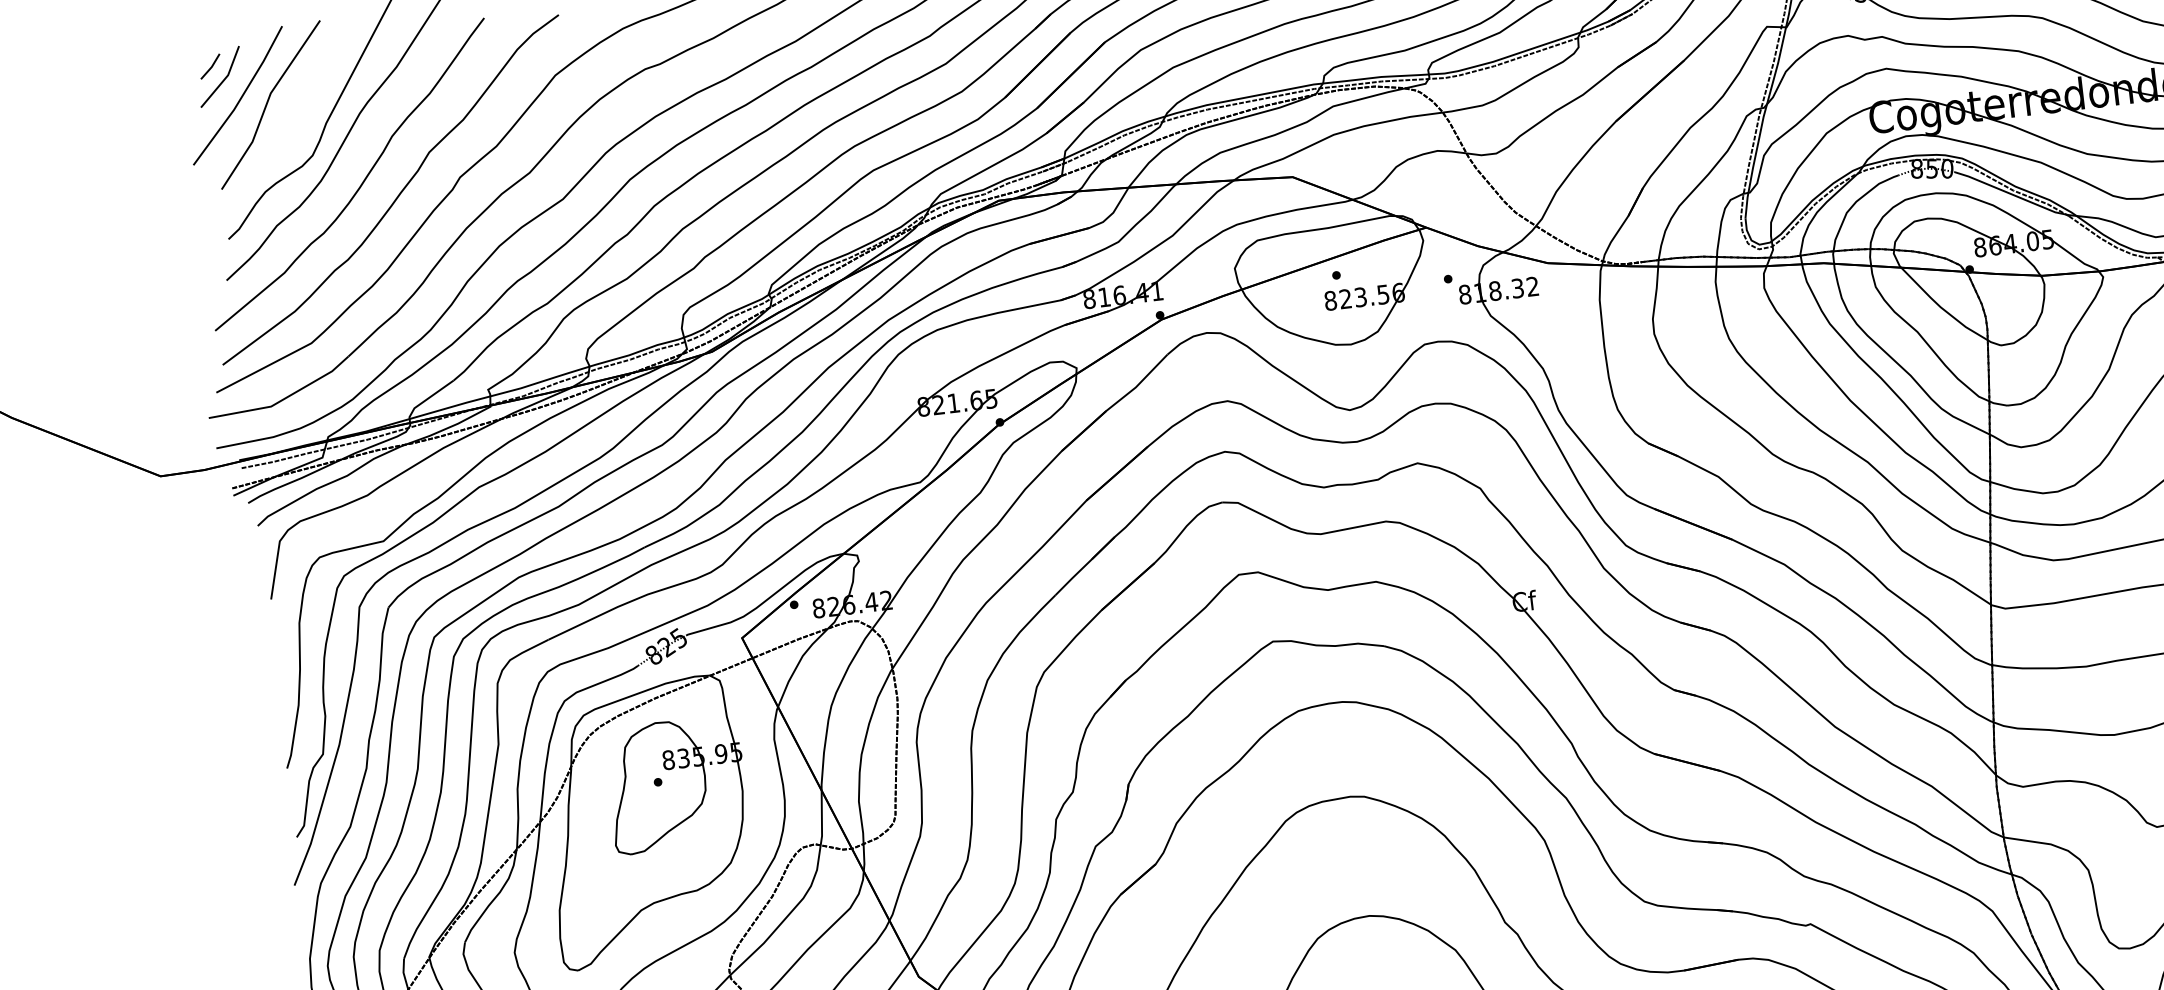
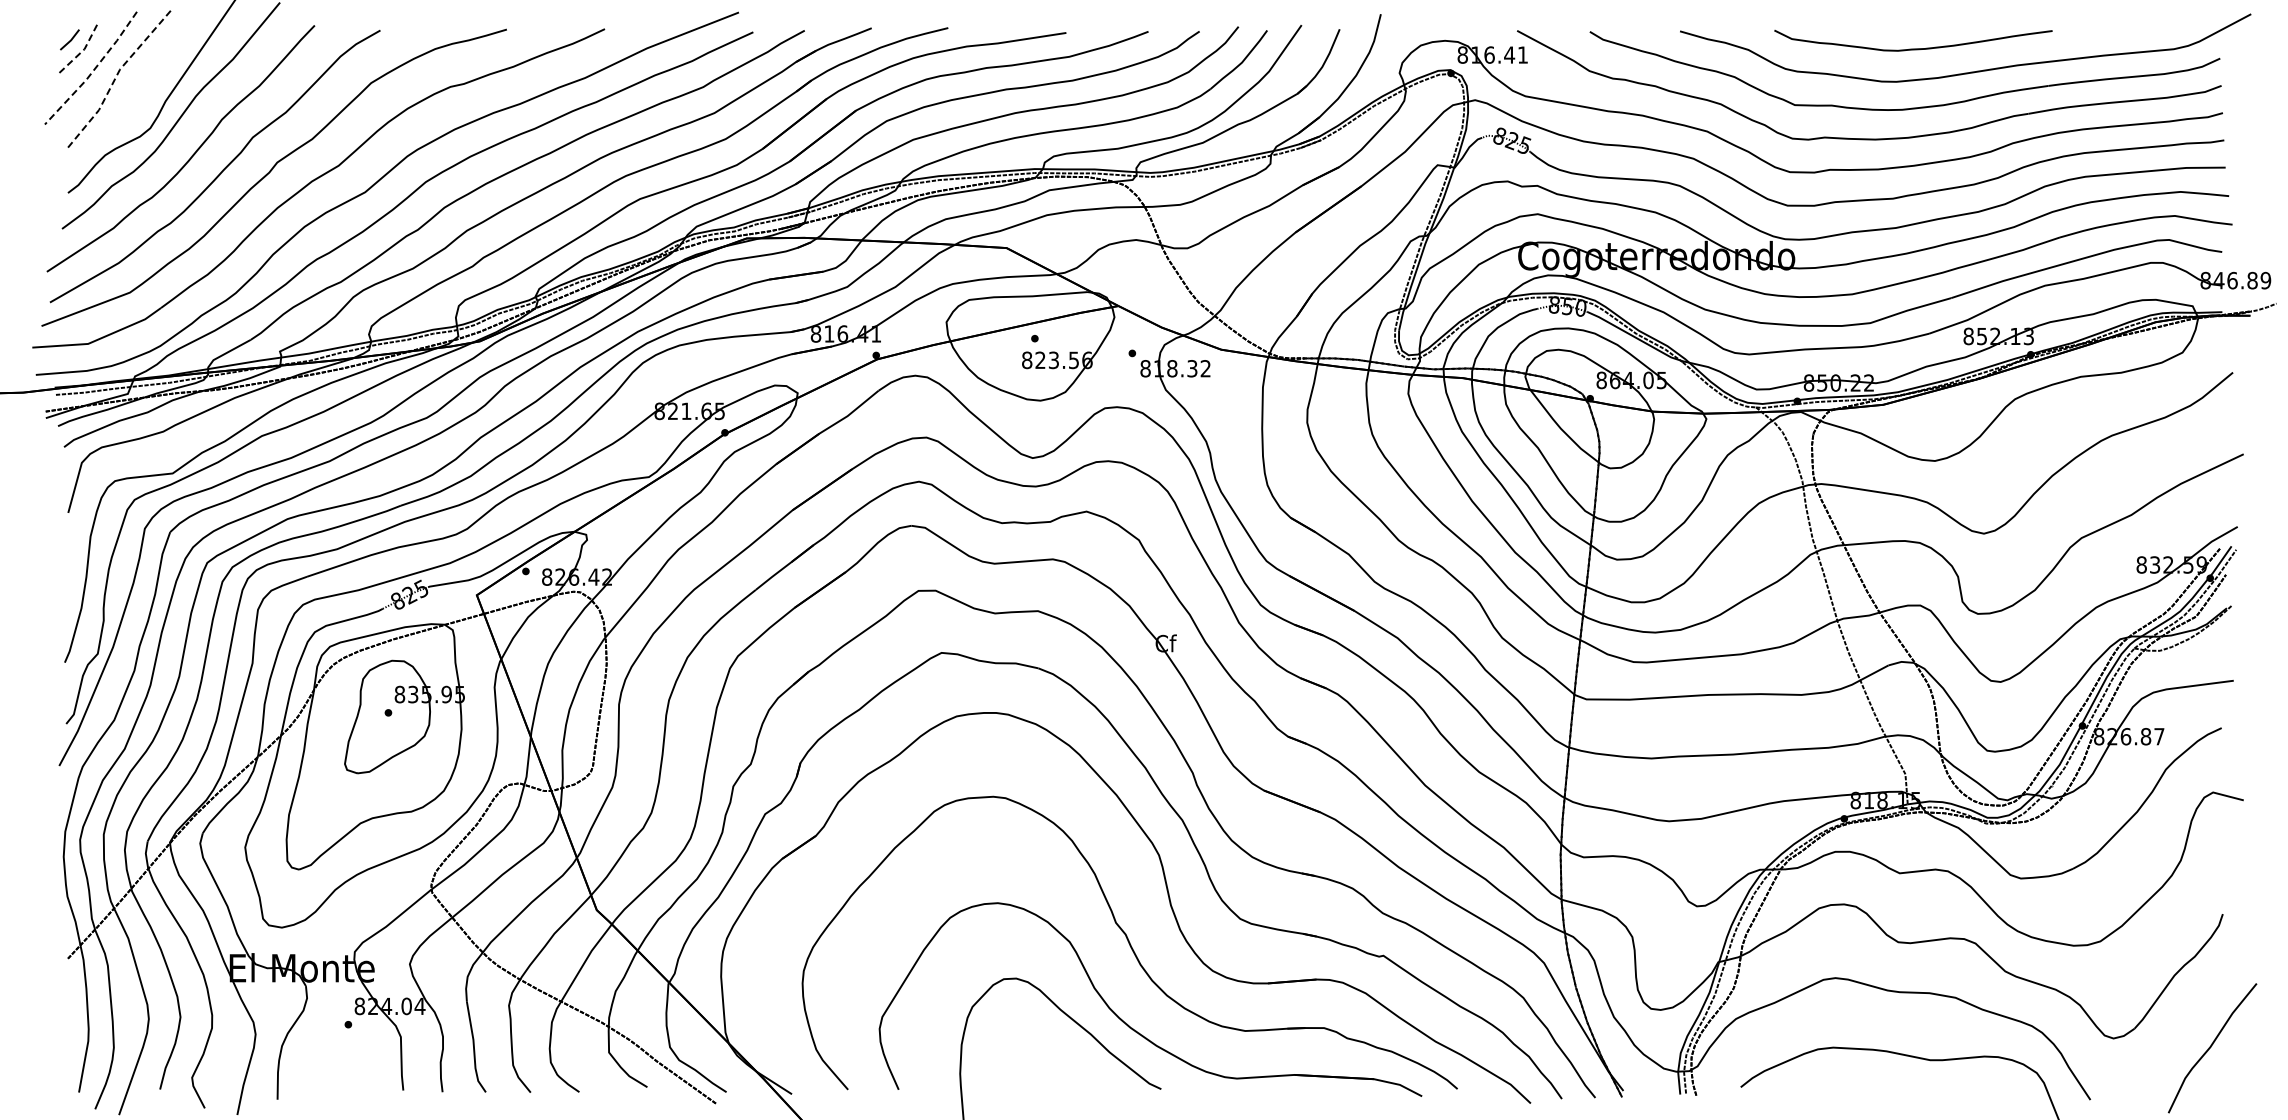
line: (224, 79) -> (80, 52), solid -> dashed
line: (241, 97) -> (93, 70), solid -> dashed
line: (266, 104) -> (115, 78), solid -> dashed

